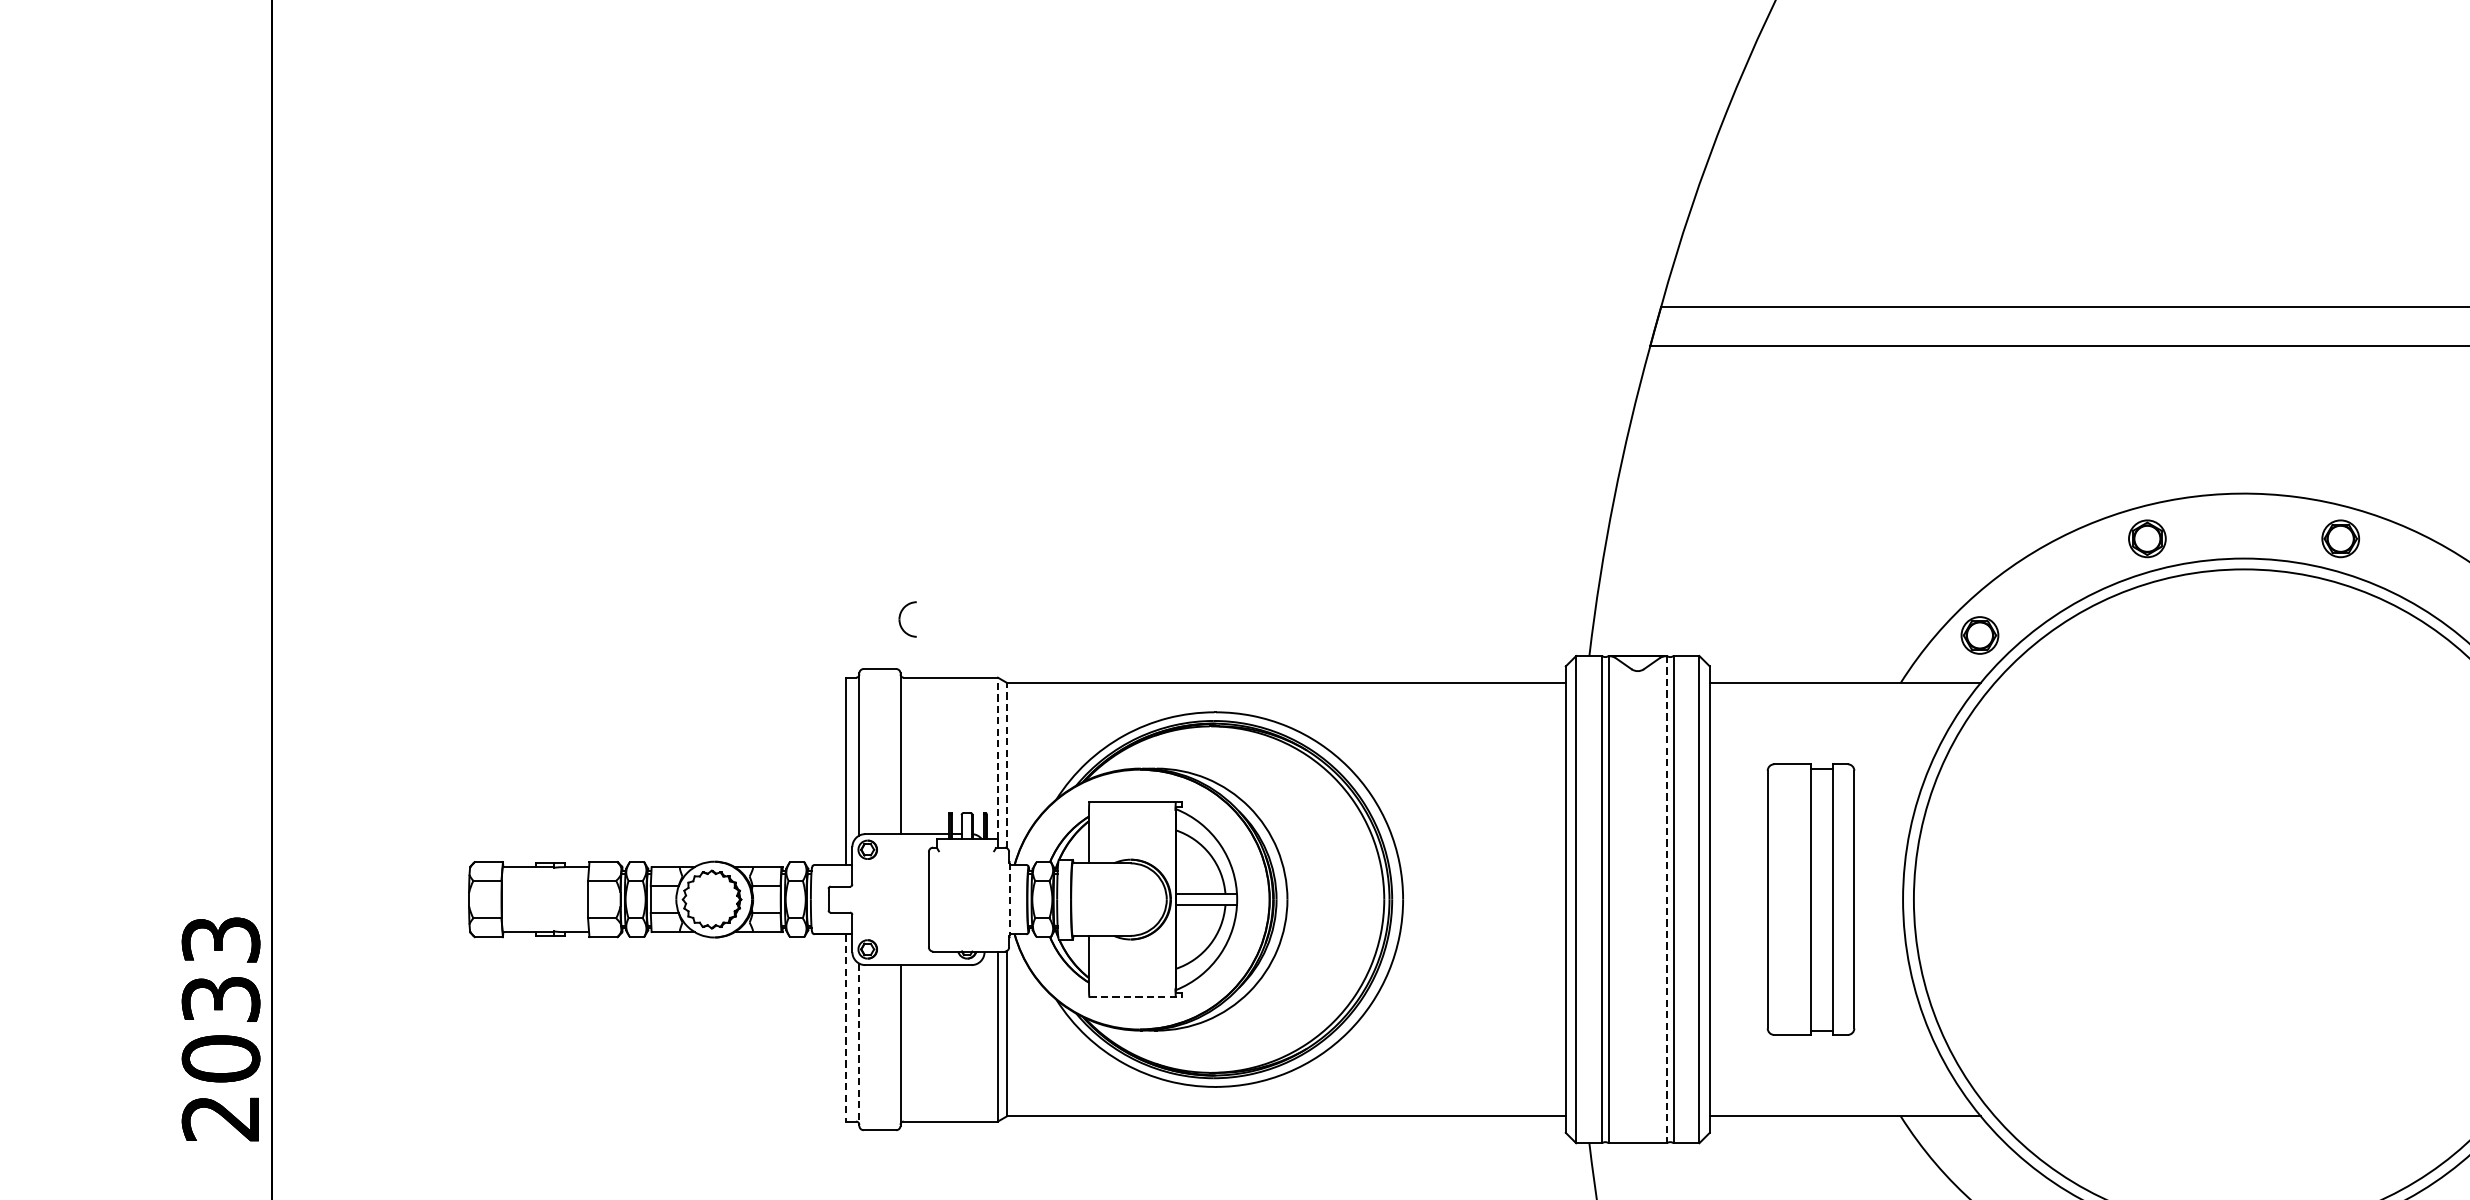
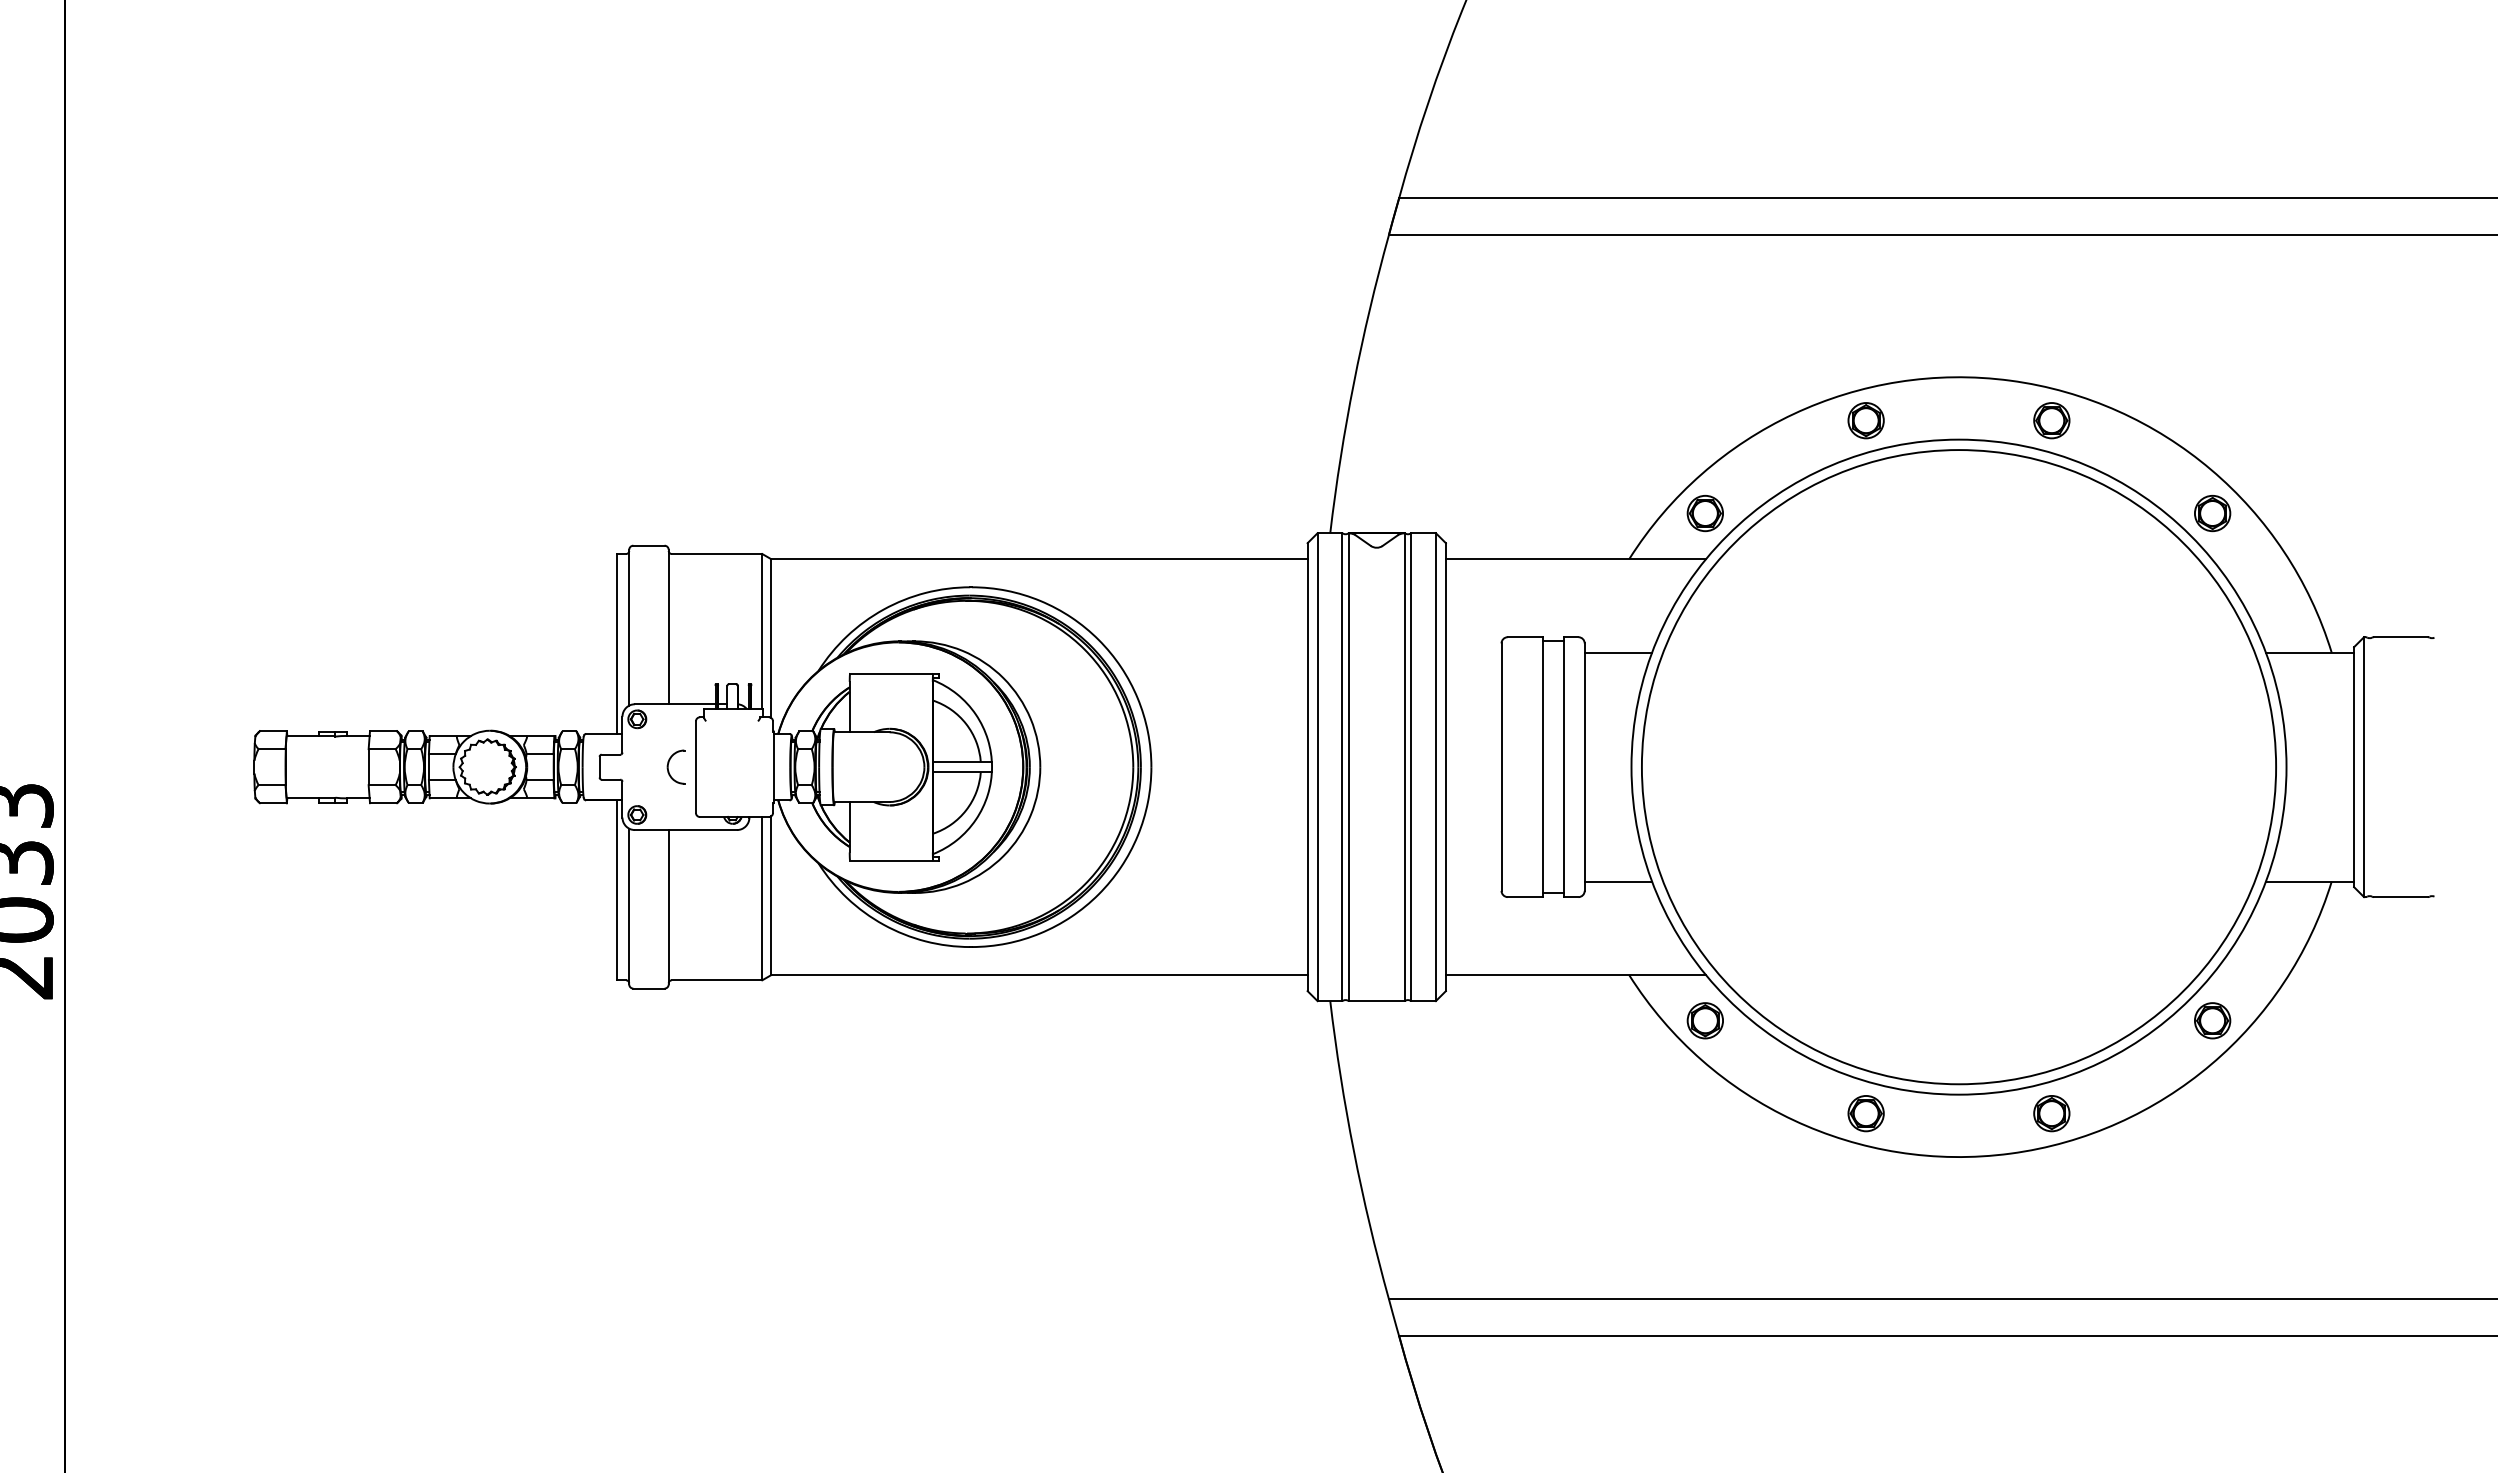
part: (901, 615) -> (669, 763), moved
line: (998, 757) -> (762, 630), dashed -> solid
line: (1007, 765) -> (771, 638), dashed -> solid
line: (1889, 780) -> (1618, 652), added
line: (1009, 899) -> (773, 767), dashed -> solid
line: (1666, 899) -> (1404, 767), dashed -> solid
line: (1135, 996) -> (894, 860), dashed -> solid
line: (1889, 1018) -> (1618, 881), added
line: (846, 1028) -> (616, 890), dashed -> solid
line: (859, 1044) -> (629, 906), dashed -> solid
part: (1979, 1163) -> (1704, 1020), added

